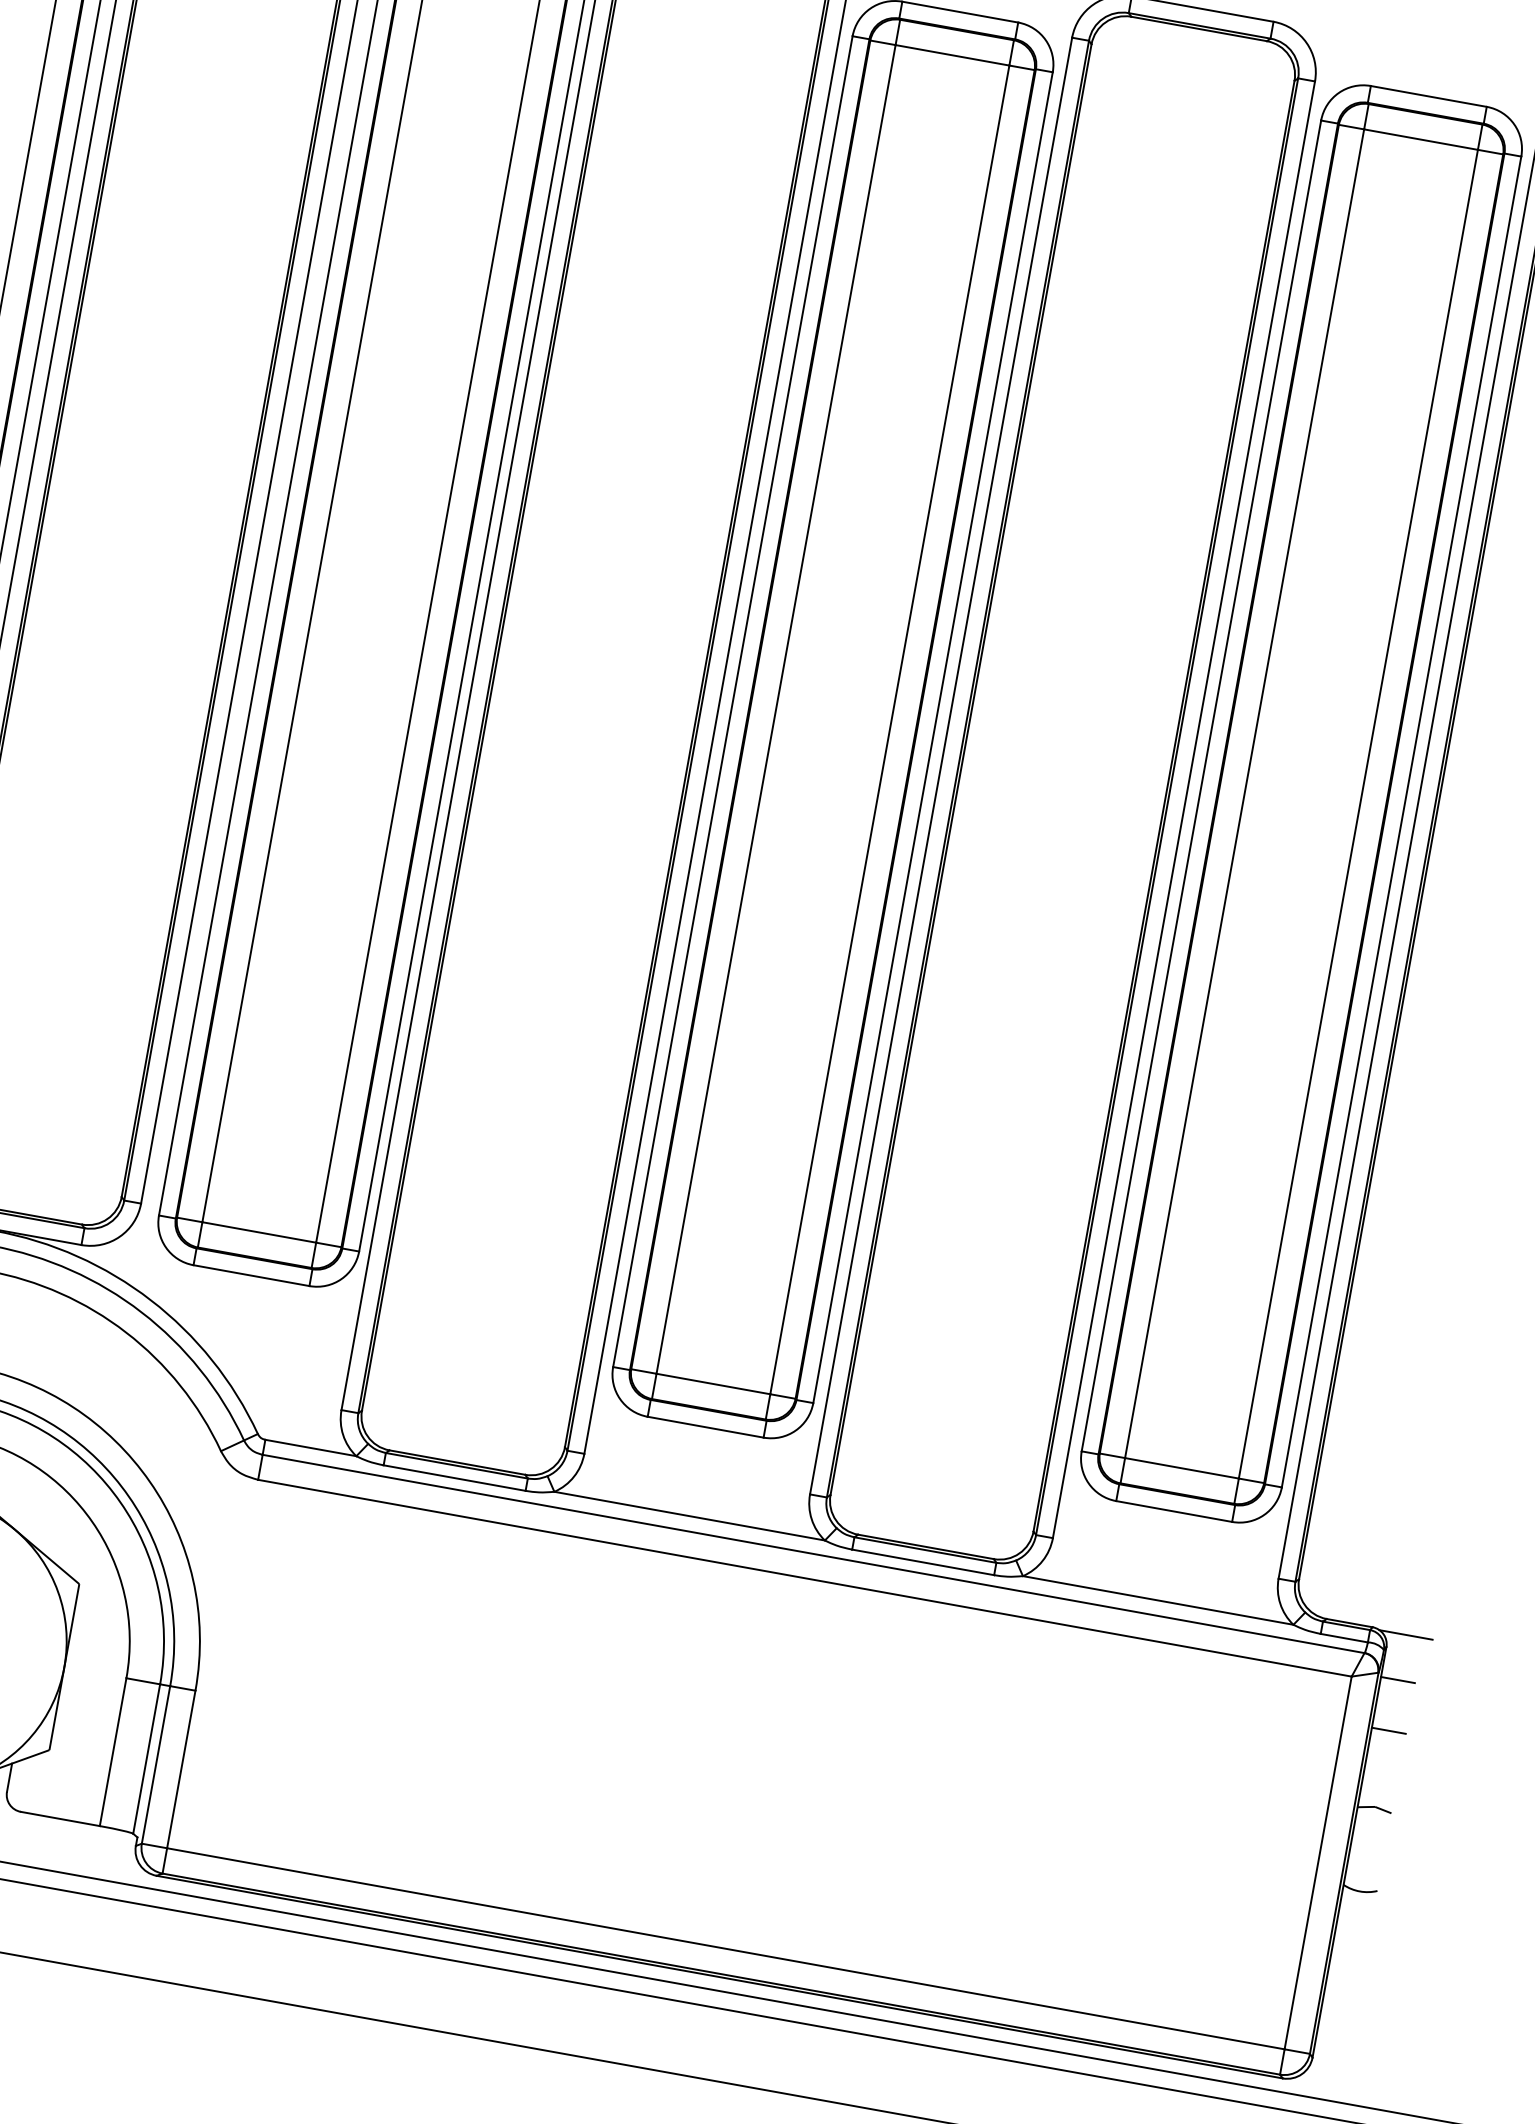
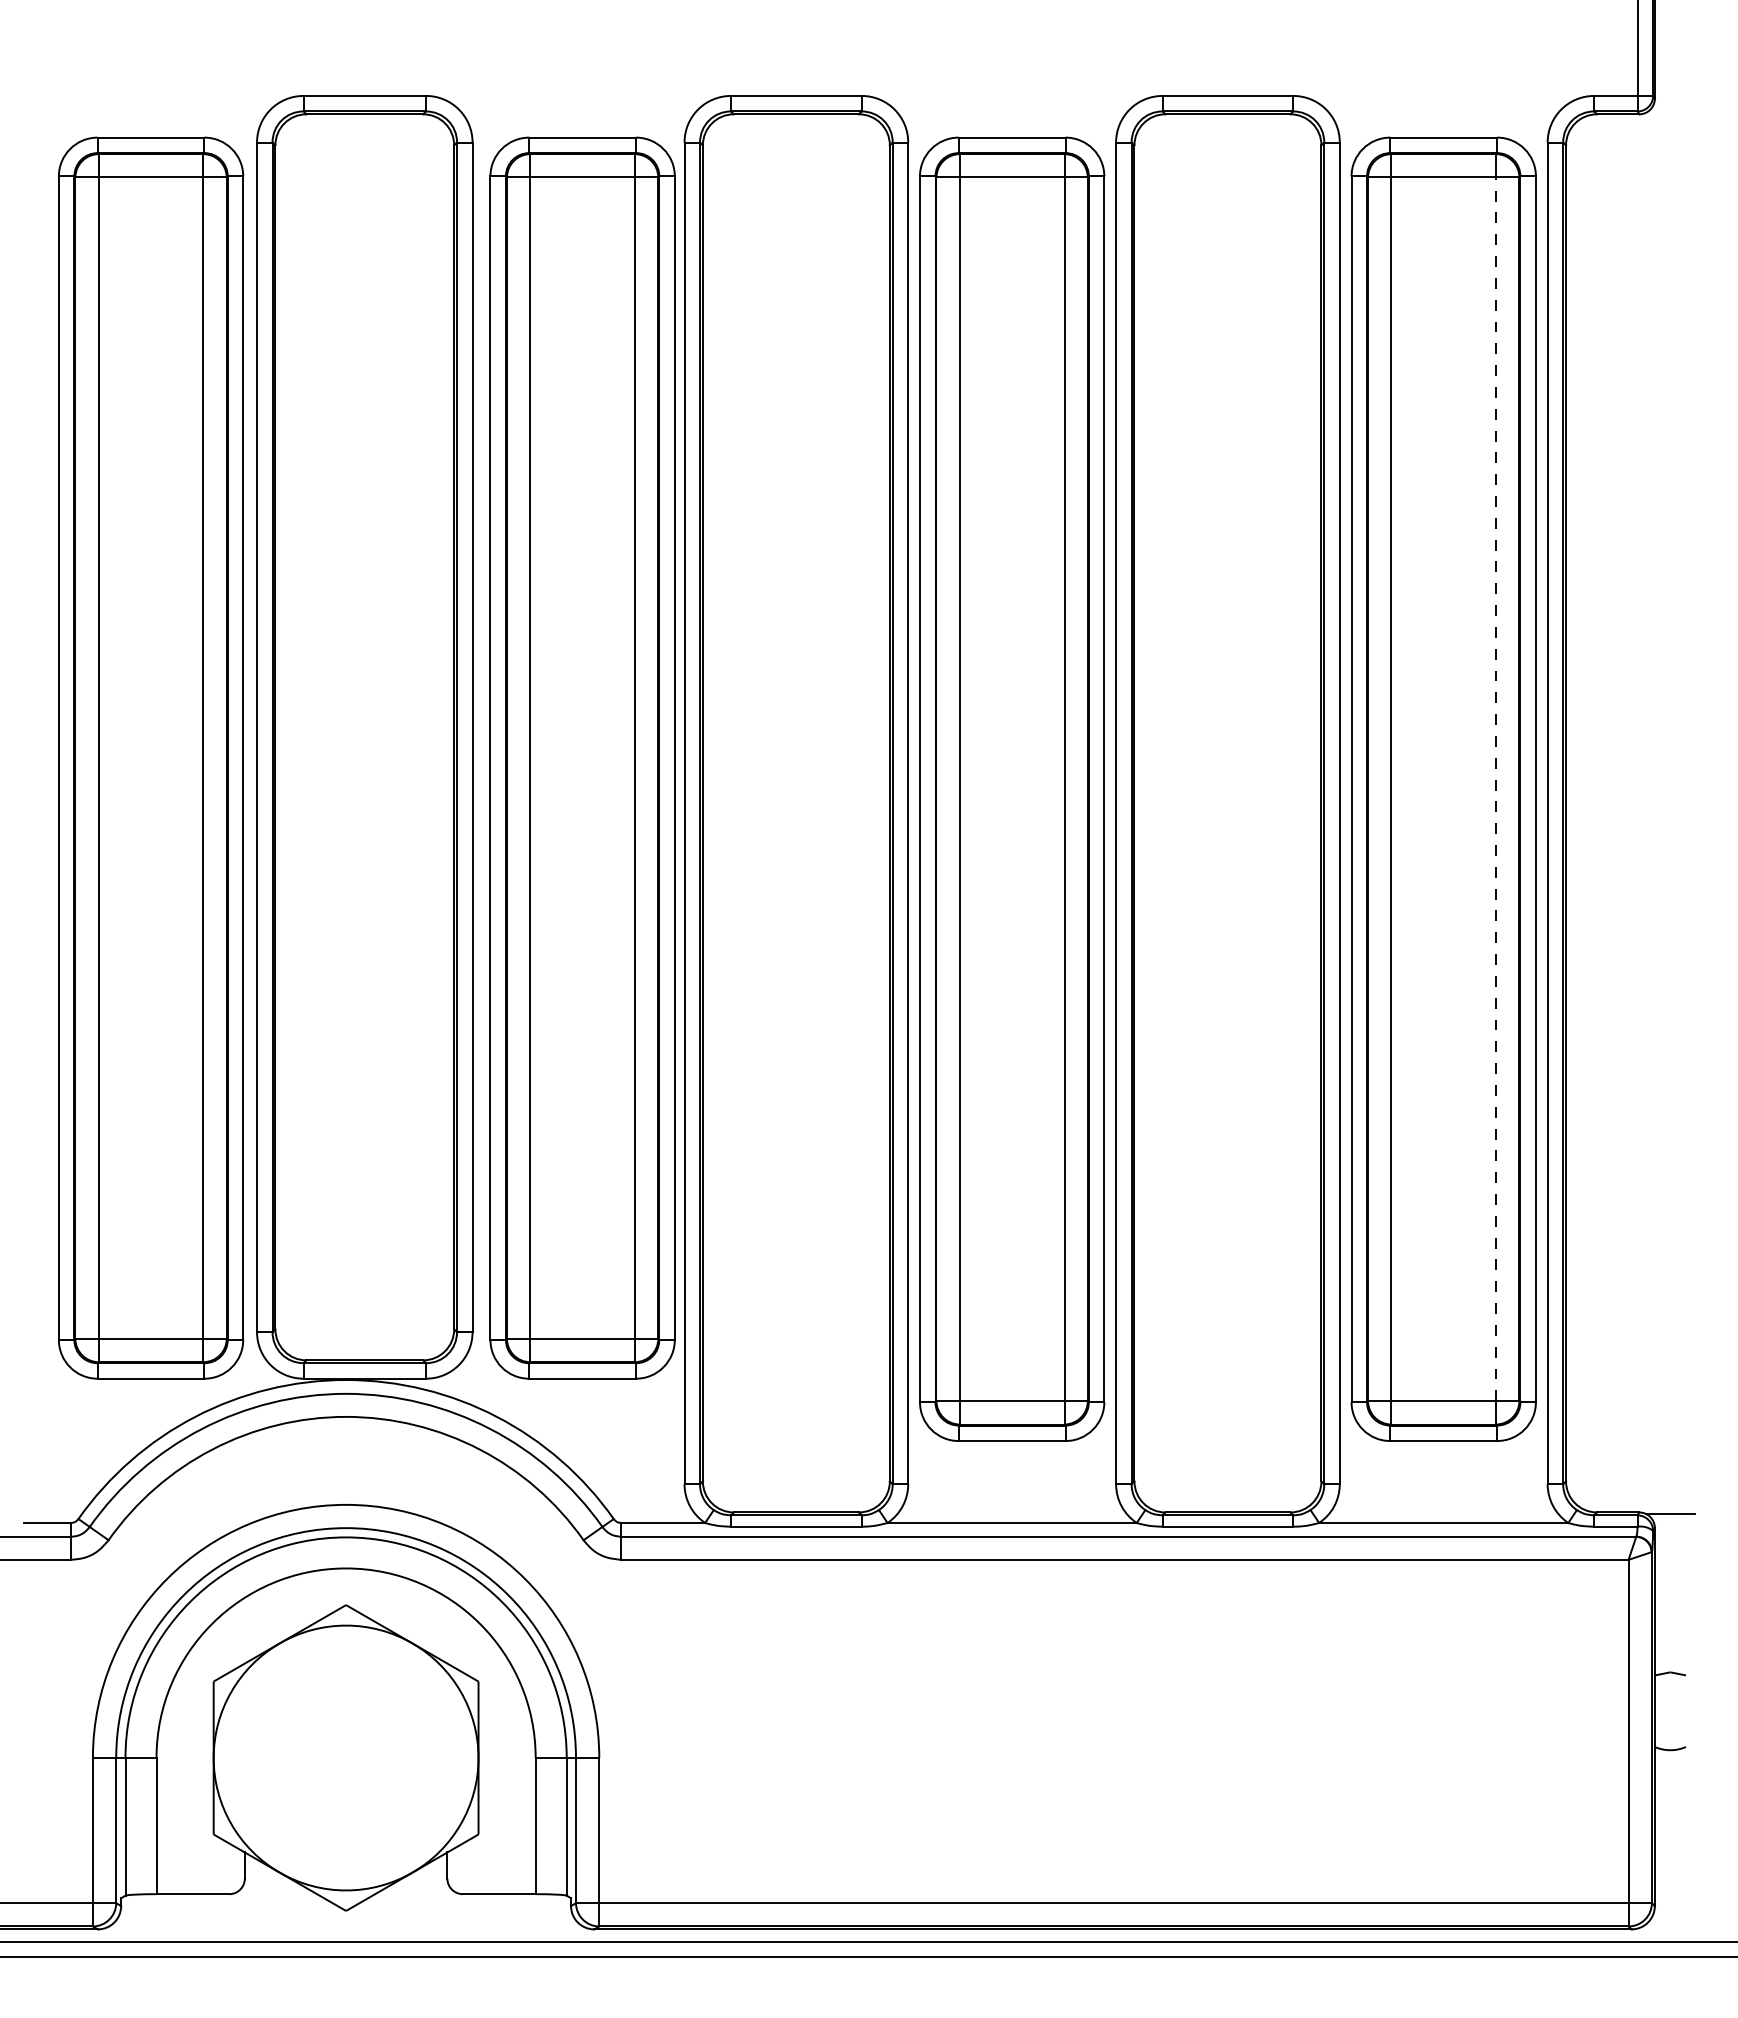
line: (1358, 814) -> (1496, 789), solid -> dashed
line: (1398, 1680) -> (1670, 1555), removed
line: (1388, 1731) -> (1670, 1602), removed

